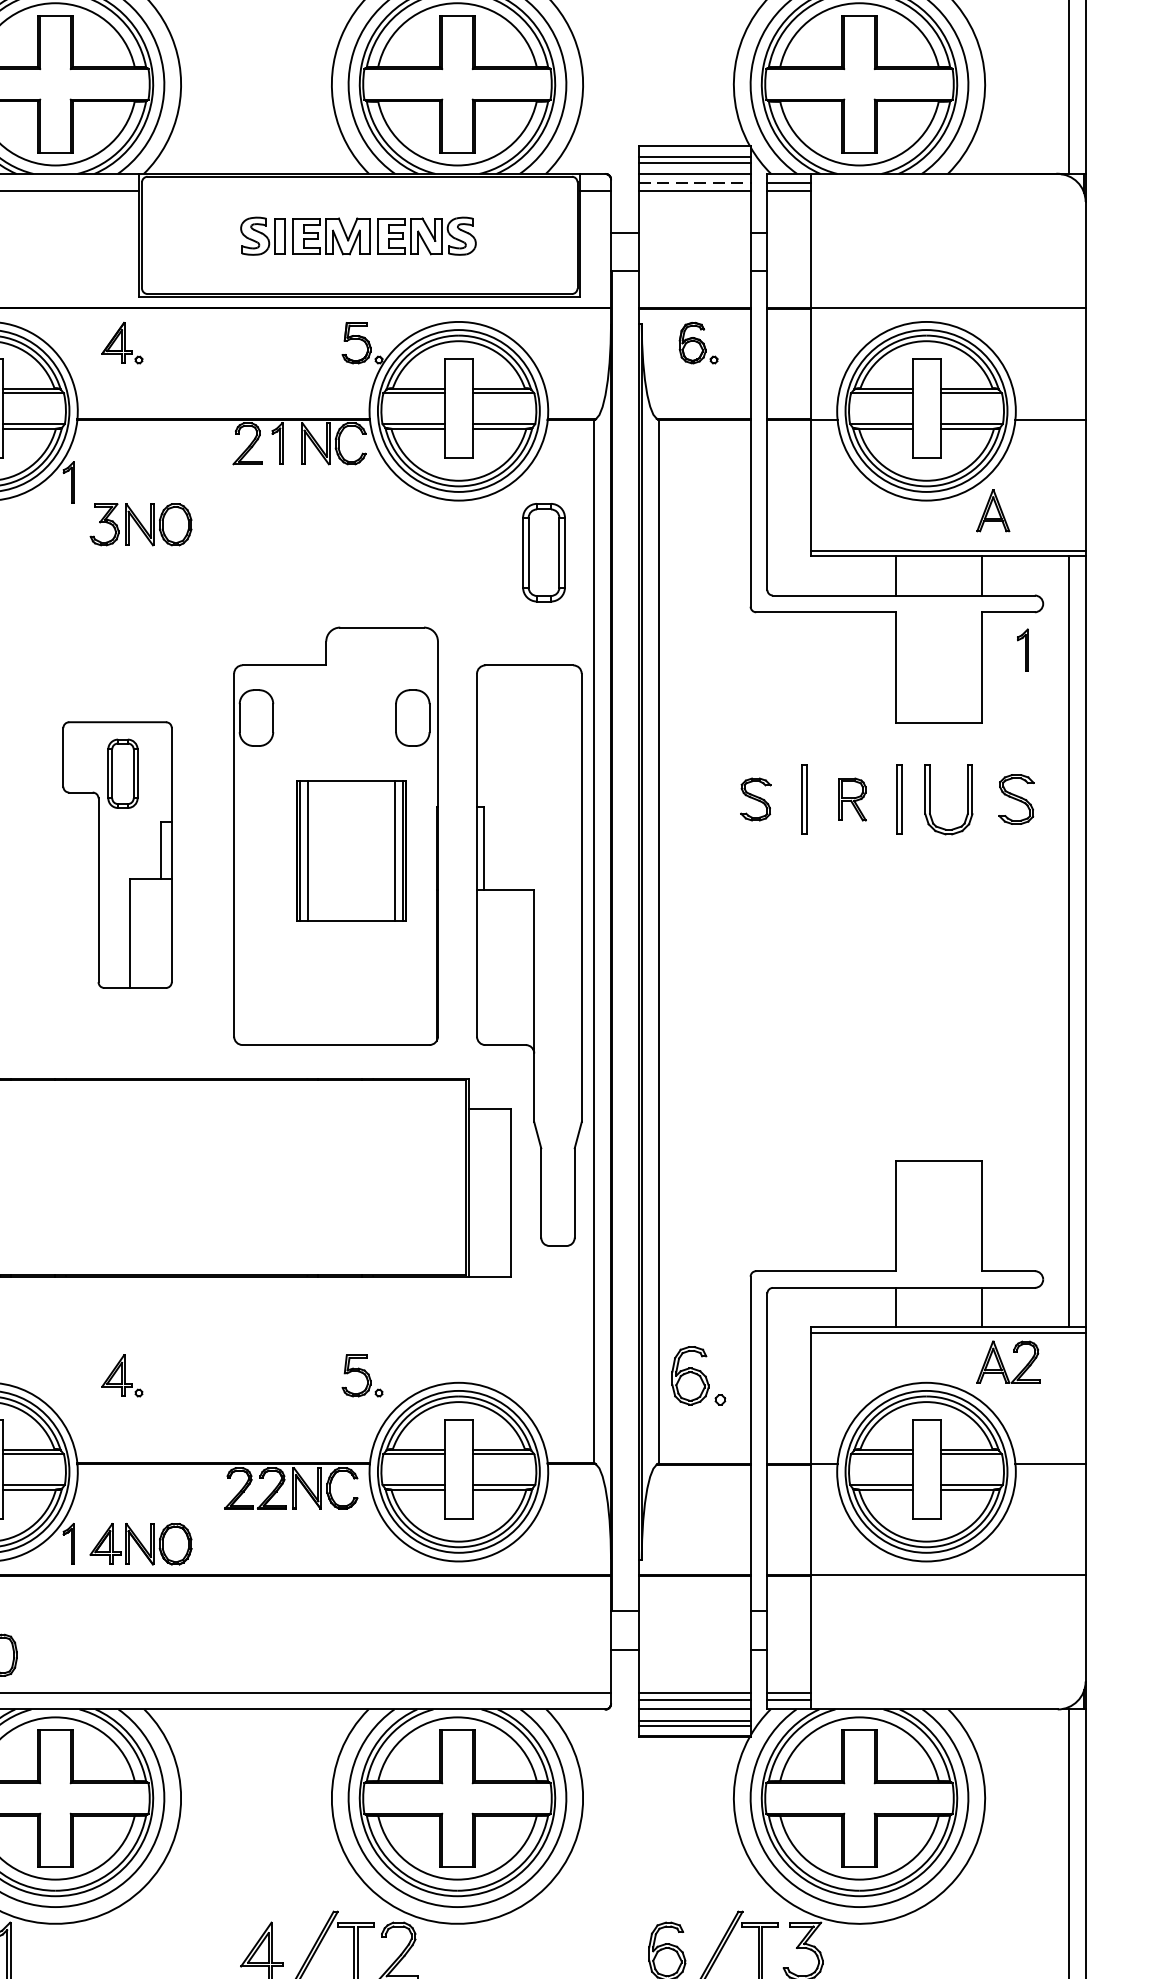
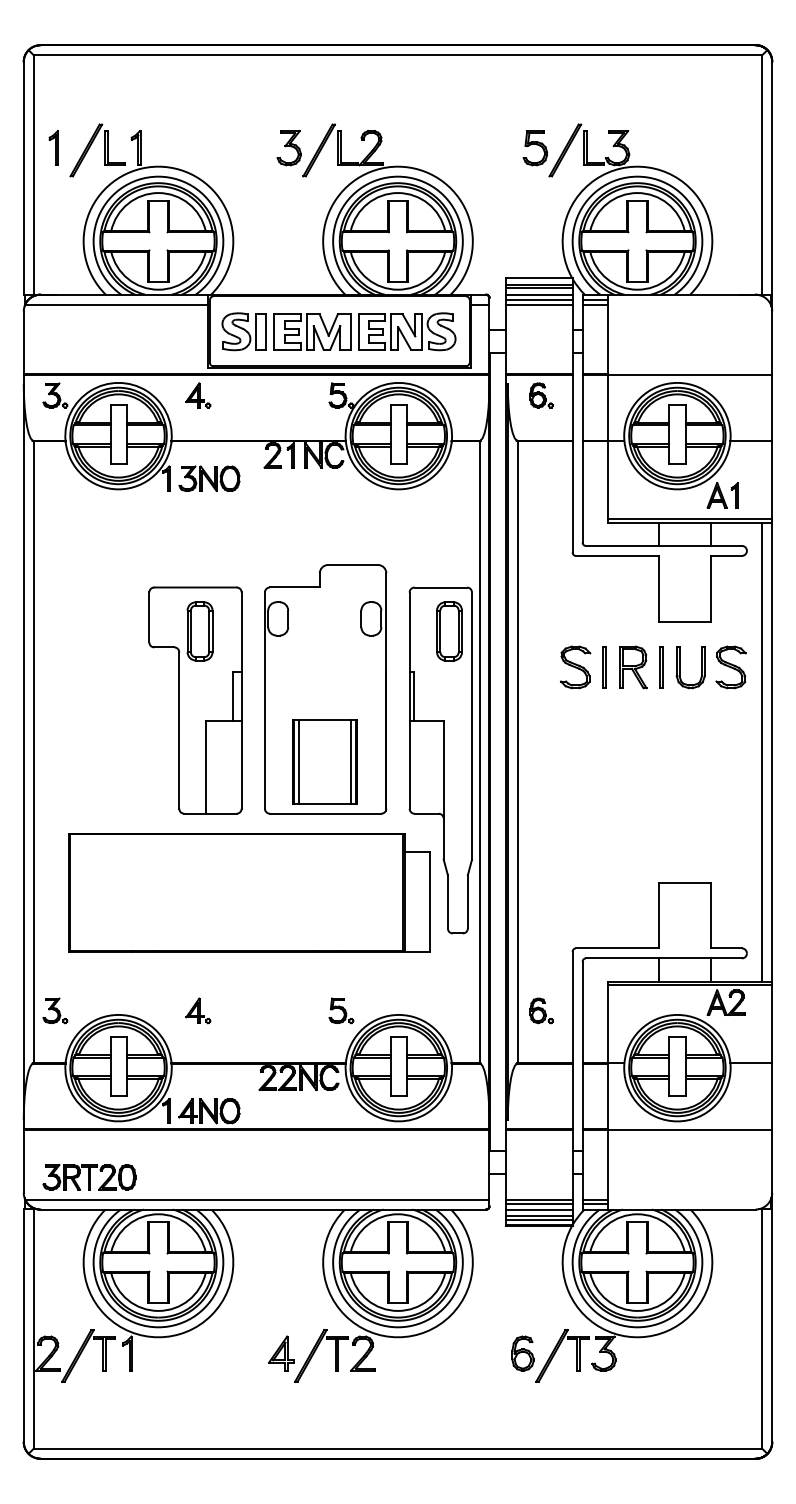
line: (695, 183) -> (539, 300), dashed -> solid
part: (357, 235) -> (338, 331), size x1.67
part: (141, 524) -> (209, 478), moved
part: (543, 552) -> (449, 631), moved
part: (1022, 650) -> (734, 495), moved
part: (755, 799) -> (575, 667), size x1.67
part: (852, 799) -> (633, 667), size x1.67
part: (1015, 799) -> (730, 667), size x1.43
part: (350, 849) -> (324, 761), moved
part: (117, 855) -> (195, 700), size x1.43
part: (698, 1375) -> (541, 1010), size x0.71

